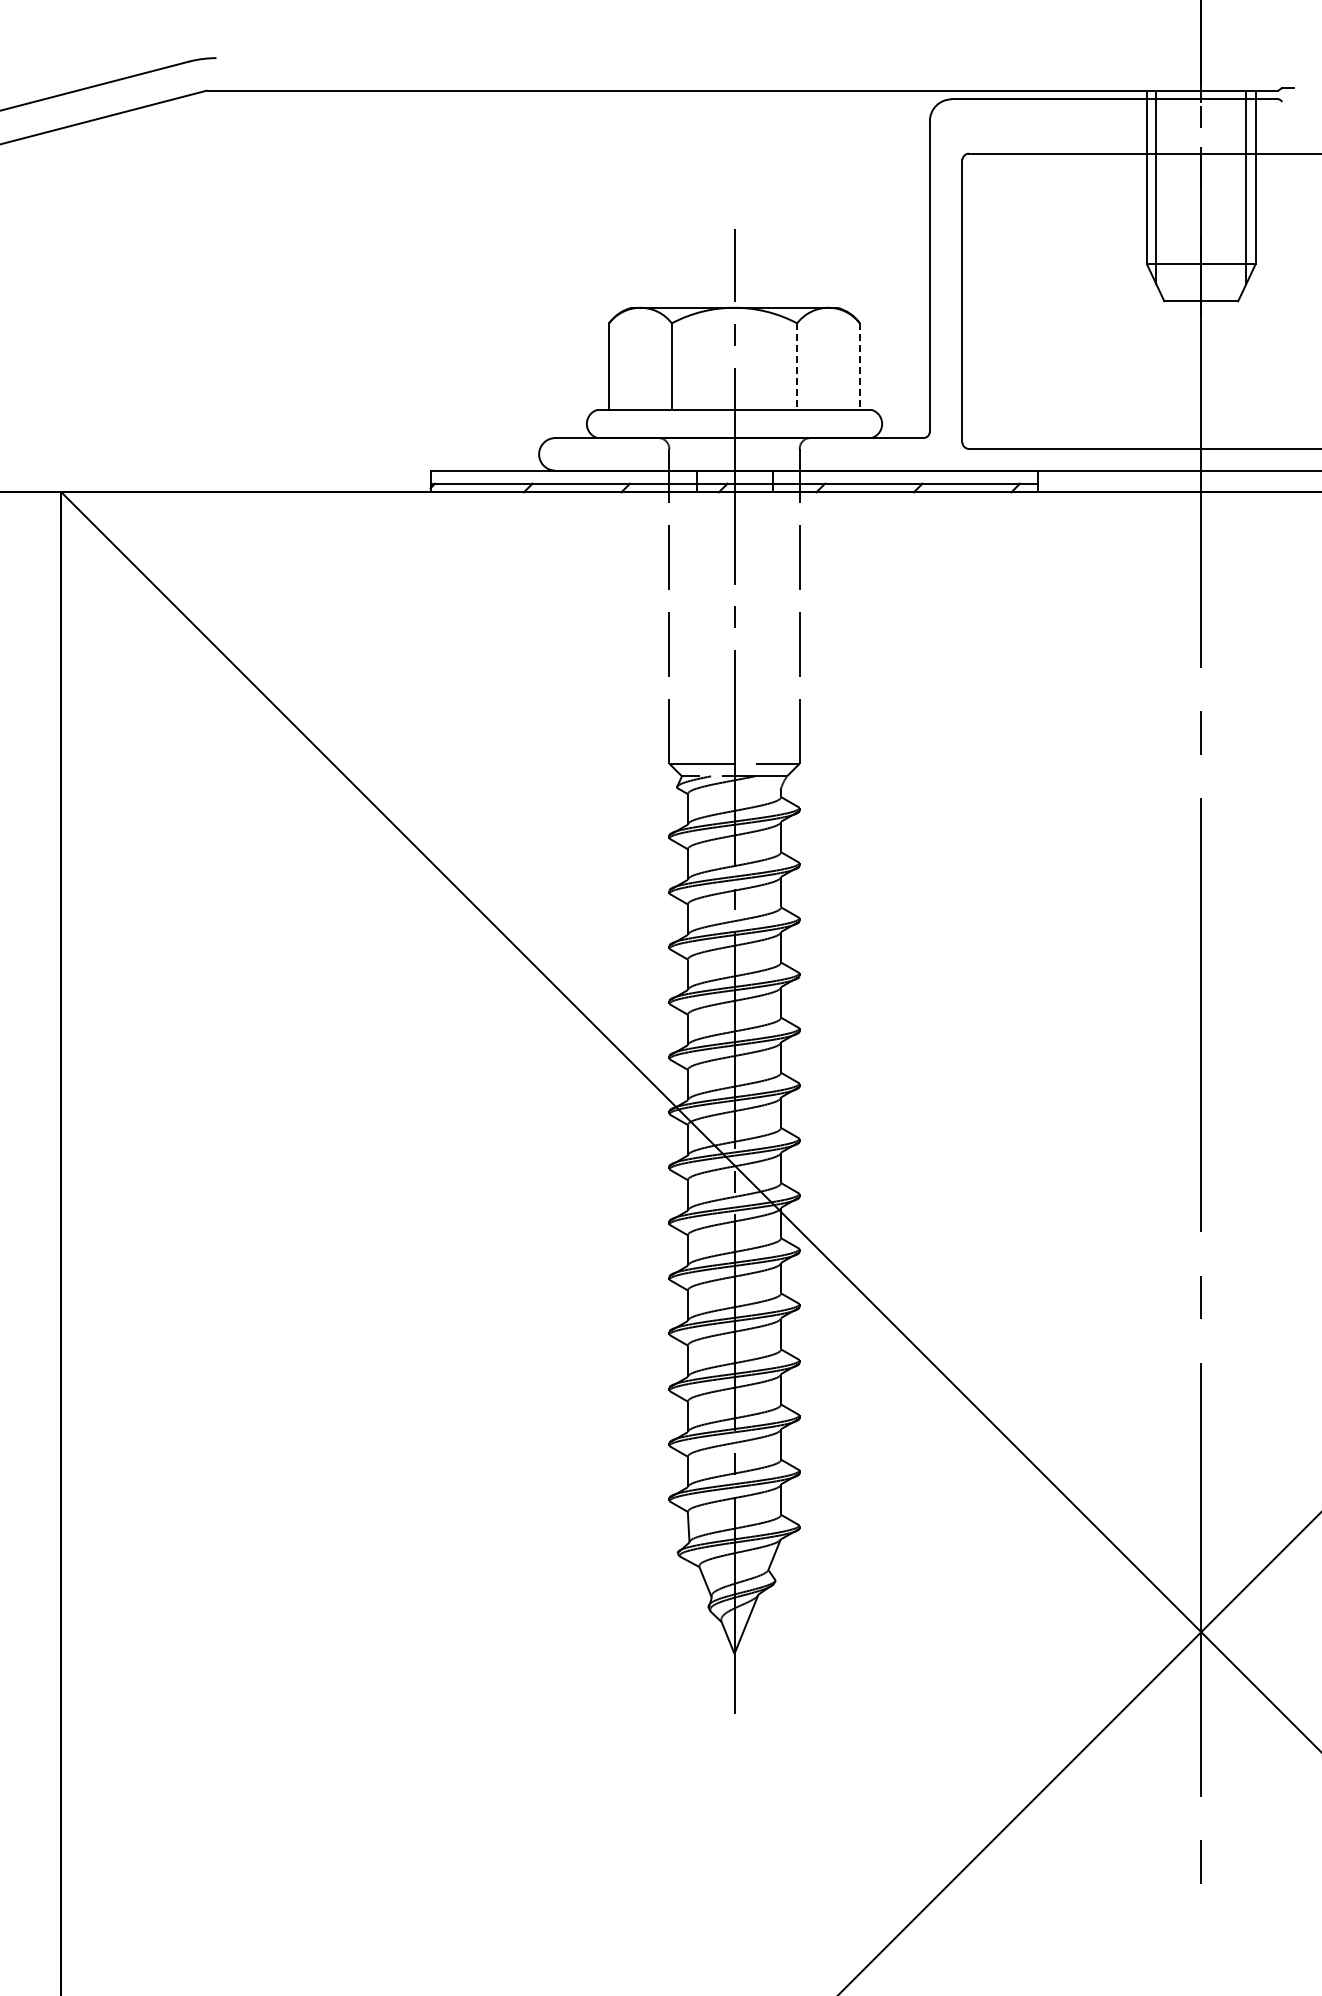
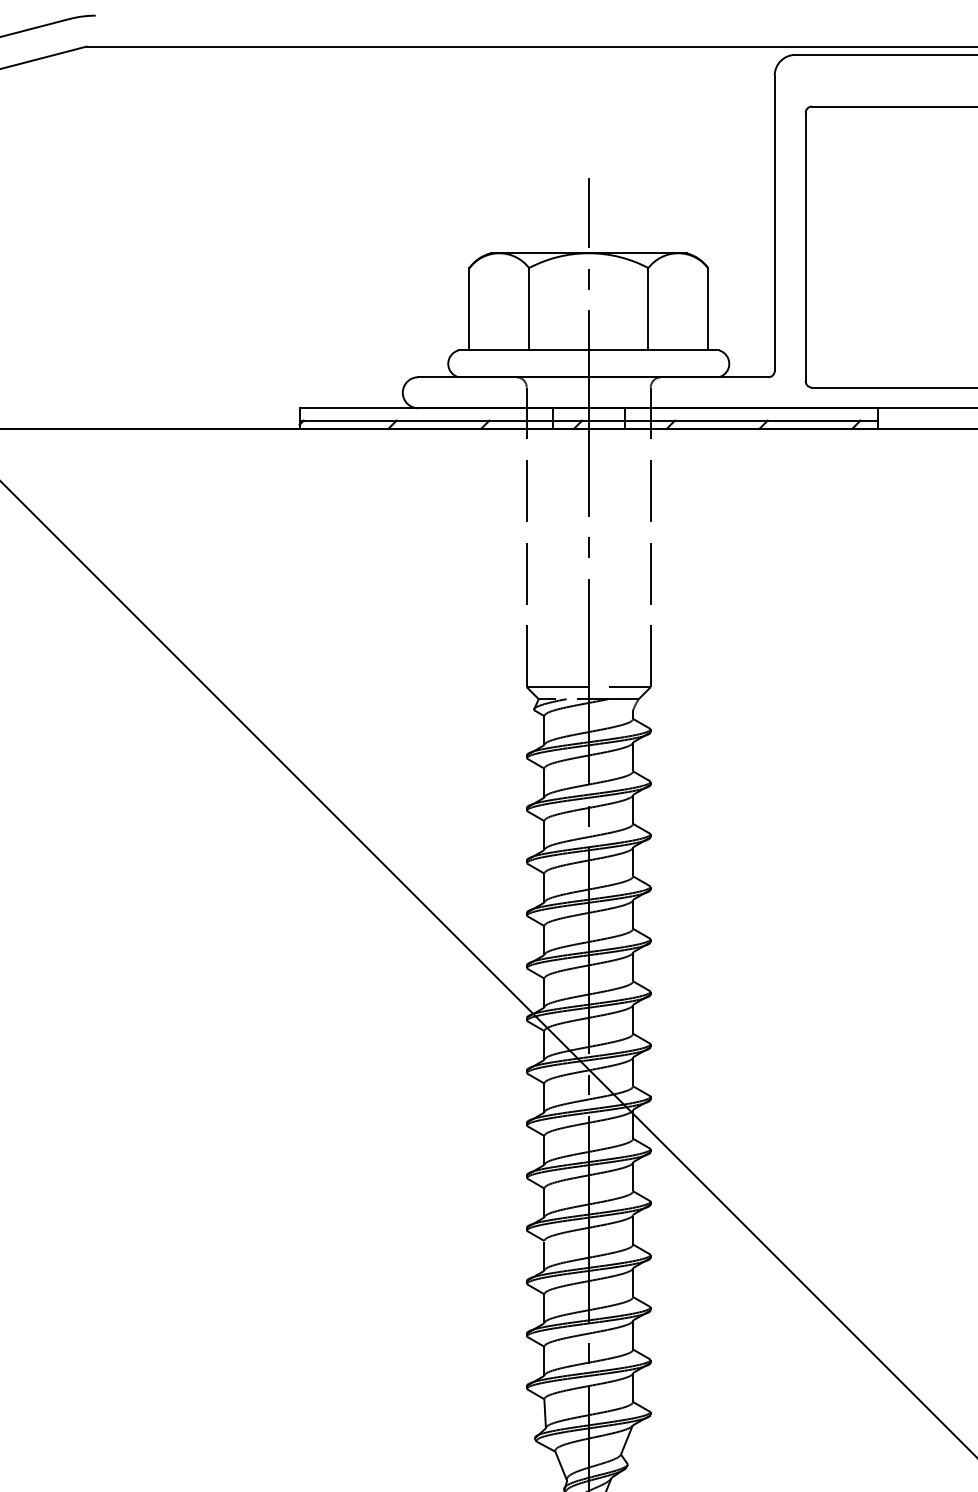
line: (797, 367) -> (648, 310), dashed -> solid
line: (859, 367) -> (707, 310), dashed -> solid

